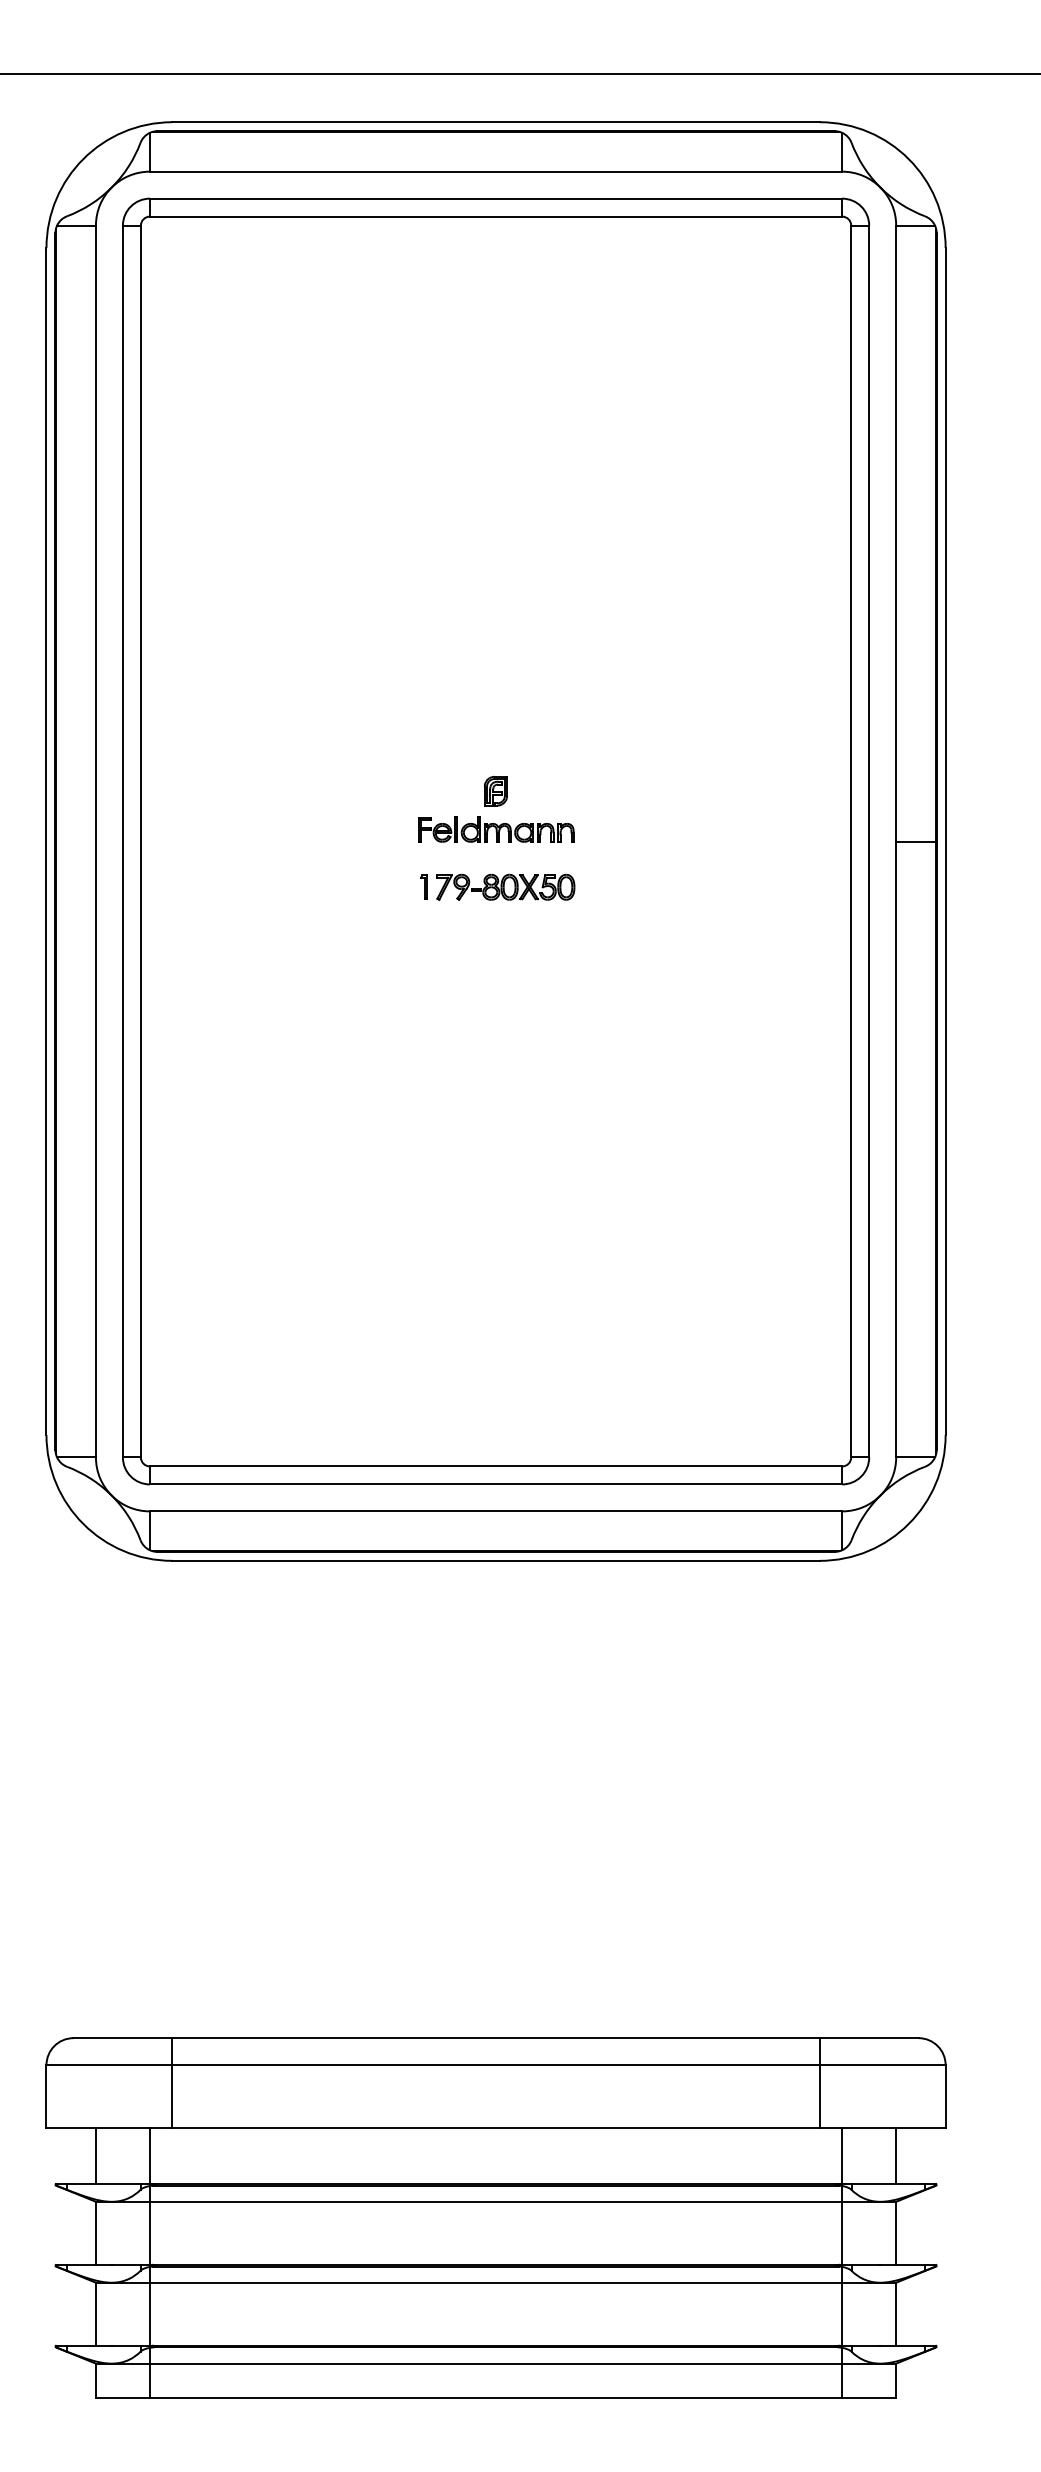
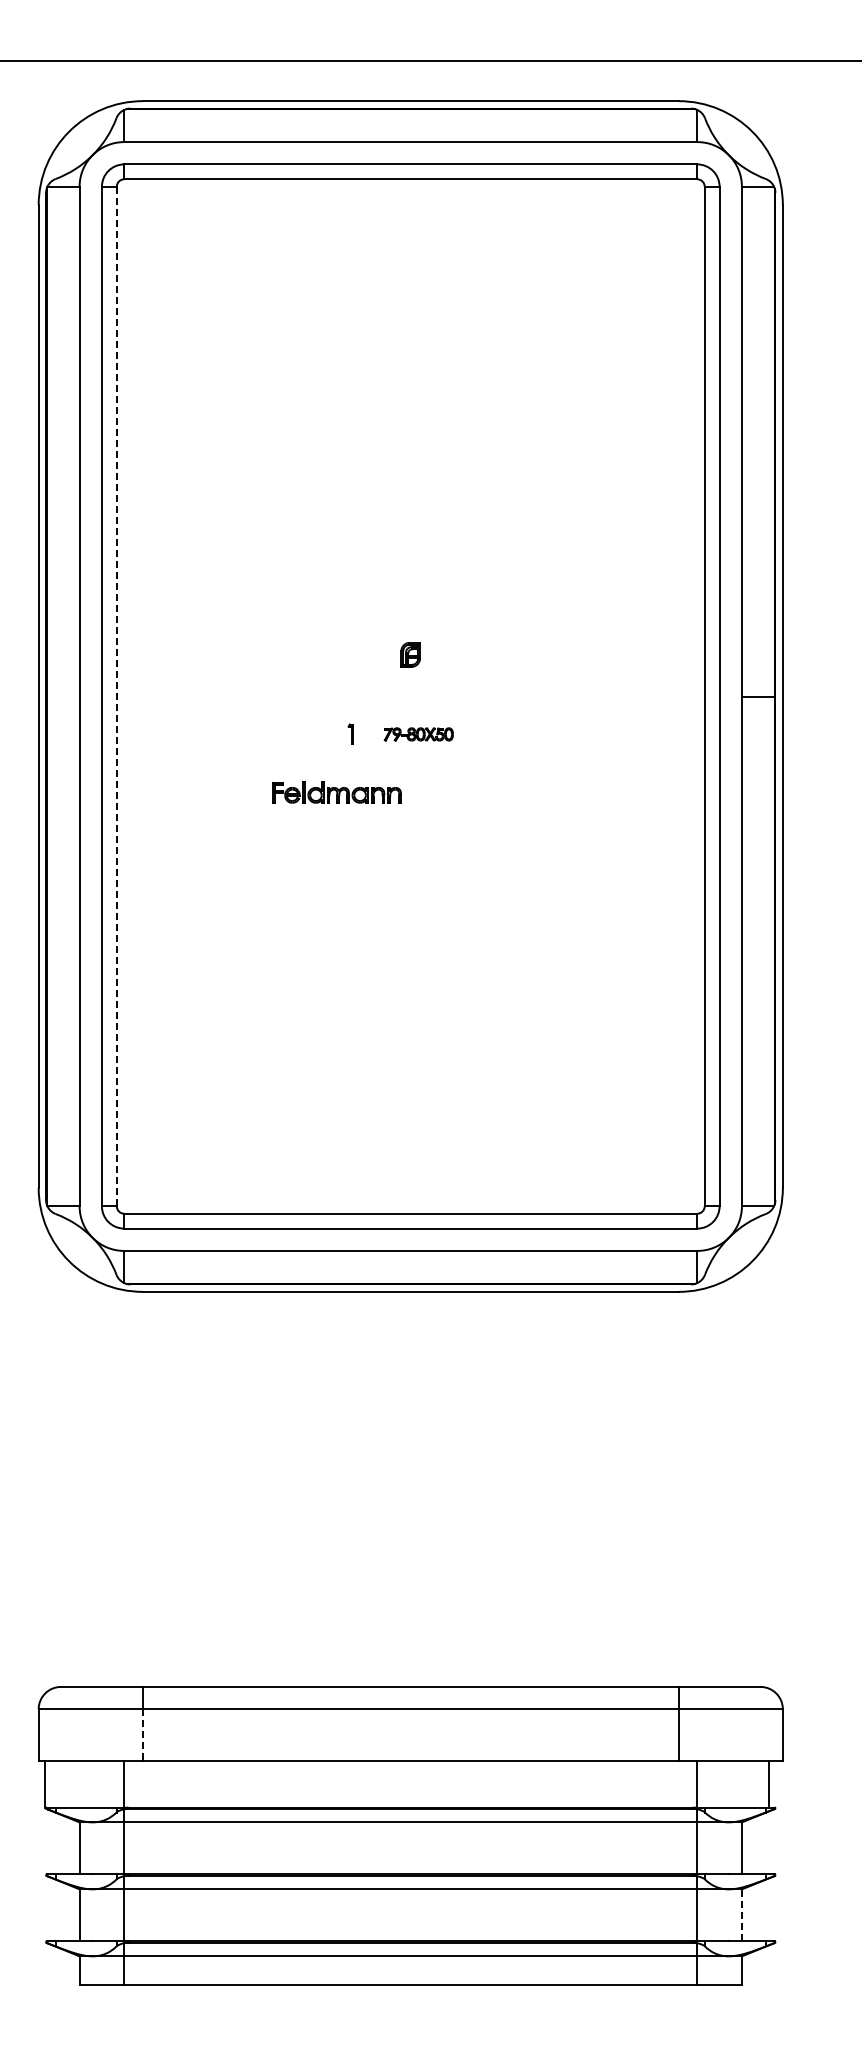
part: (495, 829) -> (336, 792), moved
line: (140, 841) -> (116, 696), solid -> dashed
part: (505, 887) -> (418, 734), size x0.6
line: (171, 2096) -> (142, 1735), solid -> dashed
line: (95, 2156) -> (44, 1784), moved
line: (895, 2156) -> (768, 1784), moved
line: (895, 2313) -> (741, 1914), solid -> dashed

